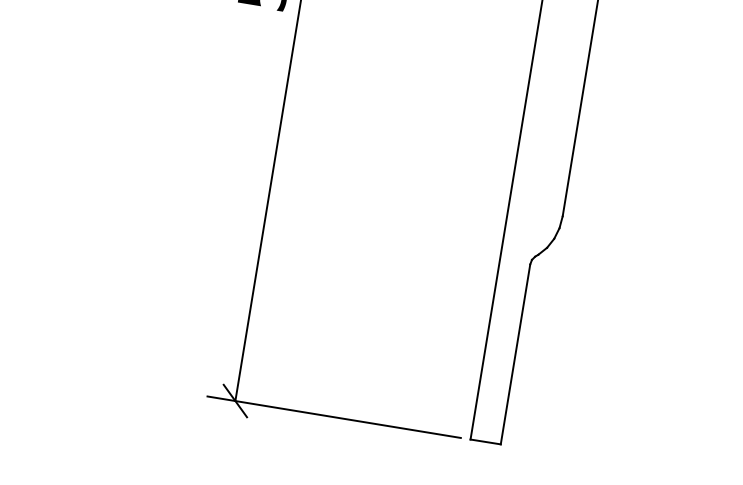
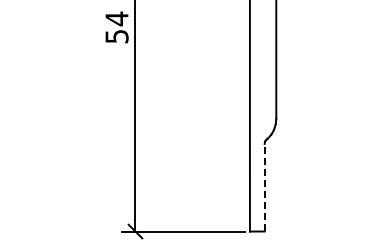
line: (515, 353) -> (264, 187), solid -> dashed

